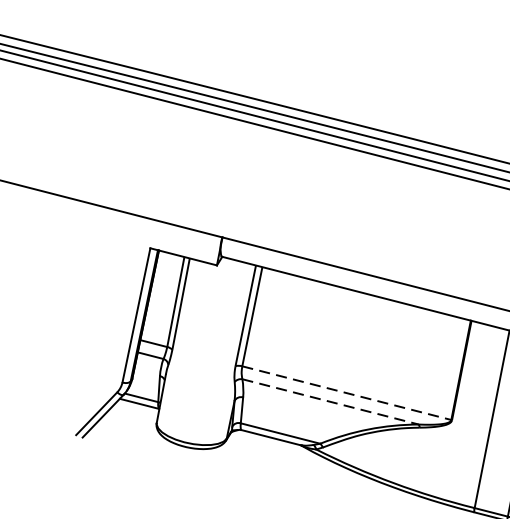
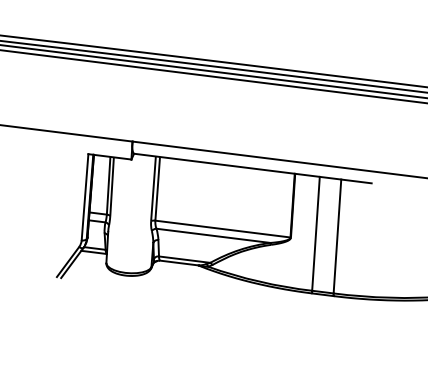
line: (347, 393) -> (223, 229), dashed -> solid
line: (332, 401) -> (214, 235), dashed -> solid

